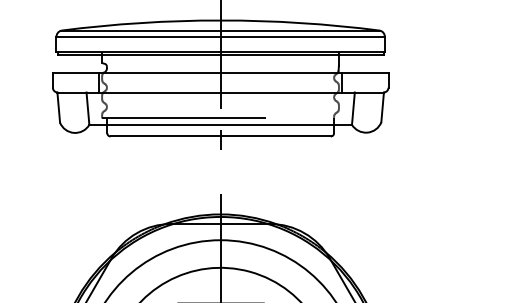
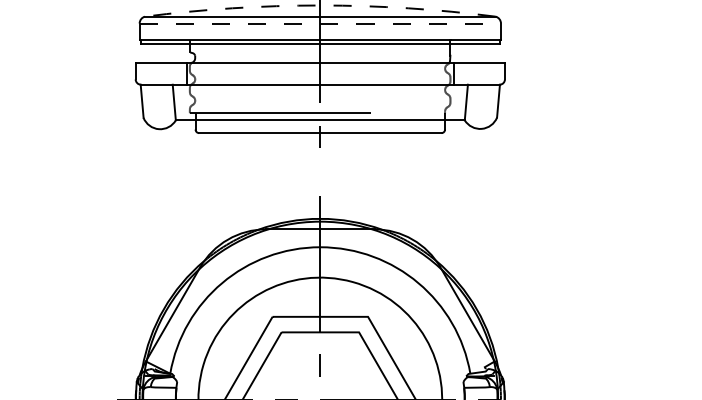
arc: (220, 20) -> (320, 5), solid -> dashed
line: (220, 36) -> (320, 23), solid -> dashed

